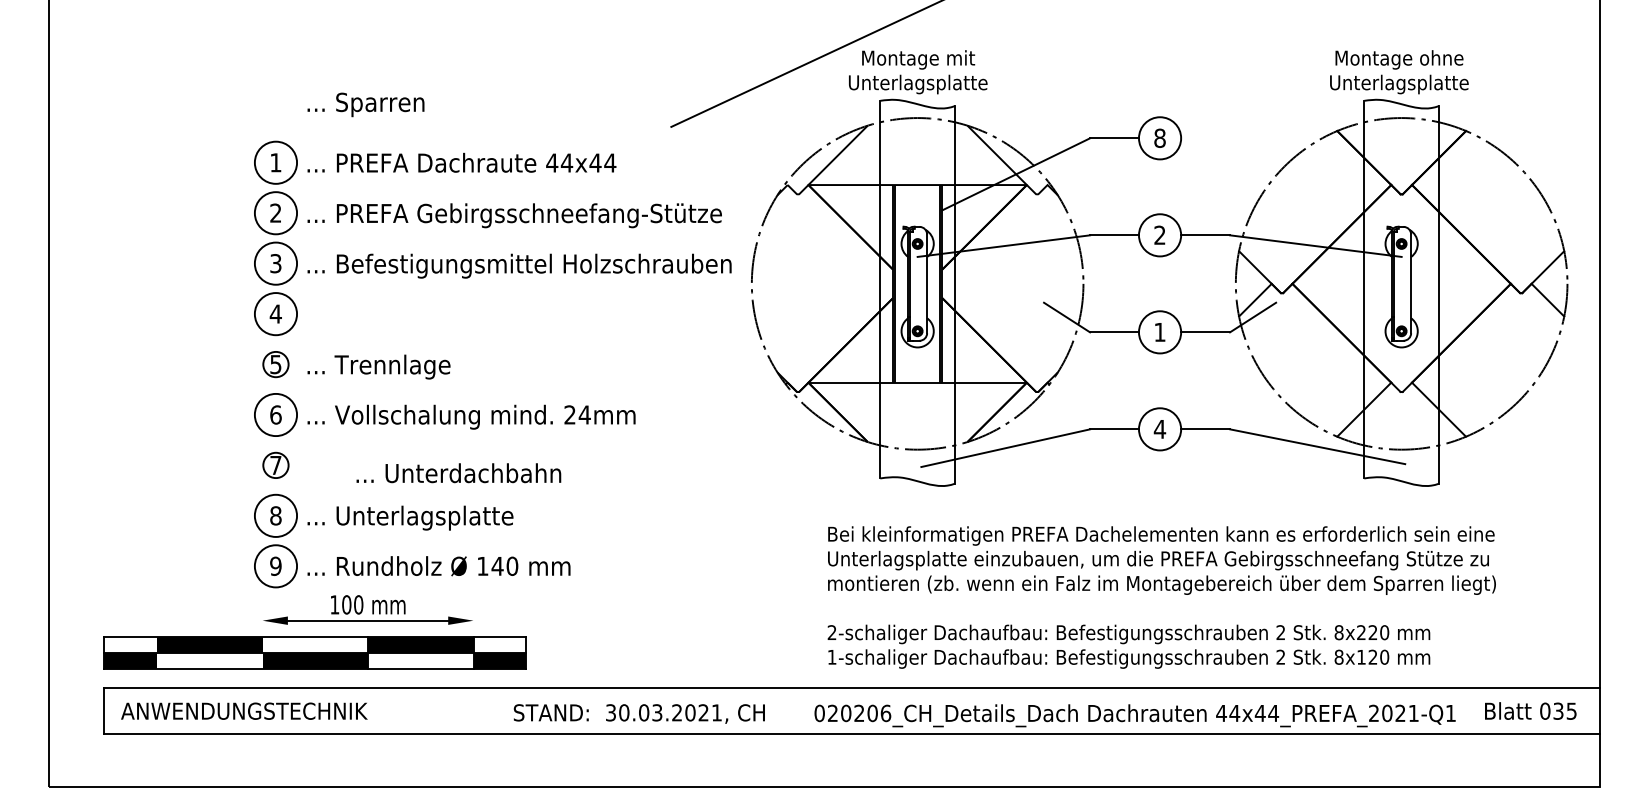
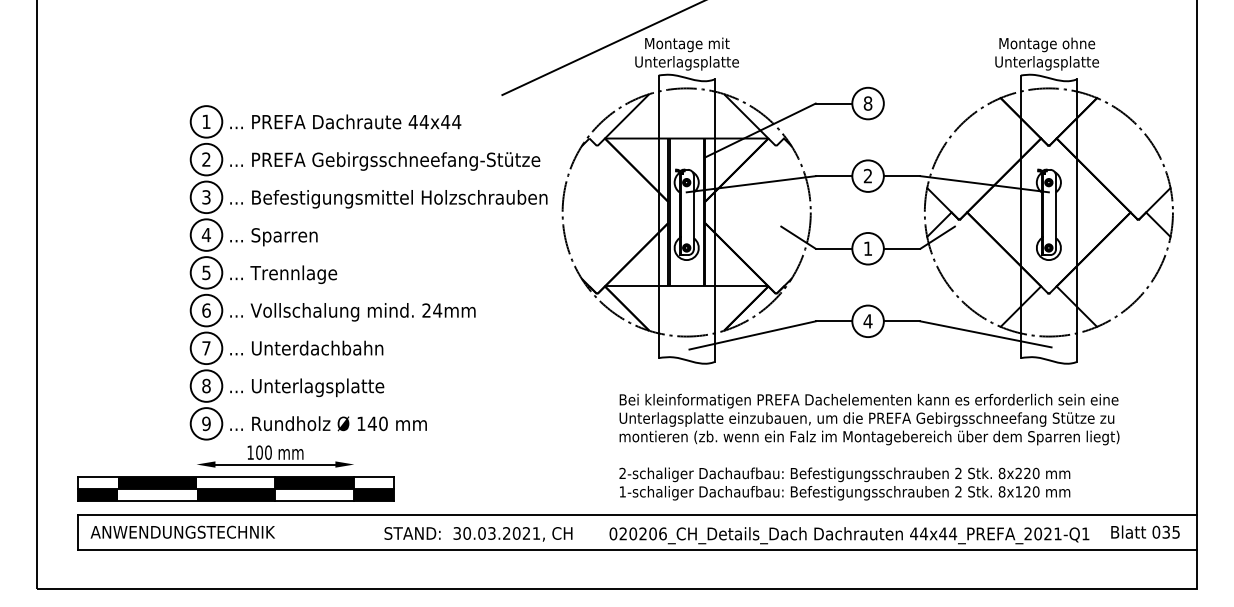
text: (365, 104) -> (273, 236), moved
circle: (275, 364) -> (206, 272), size x1.67
circle: (275, 465) -> (206, 348), size x1.67
text: (458, 473) -> (306, 348), moved

